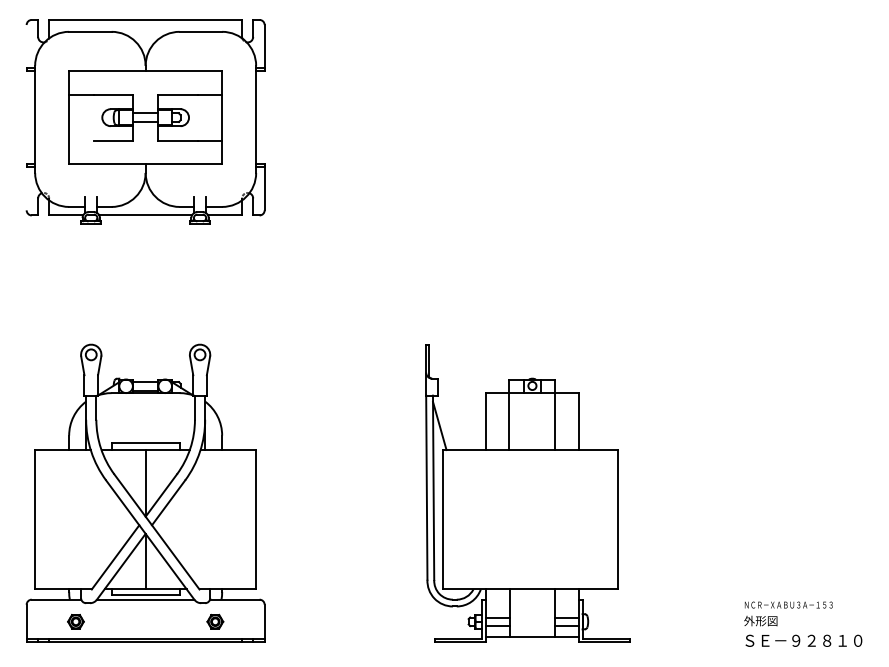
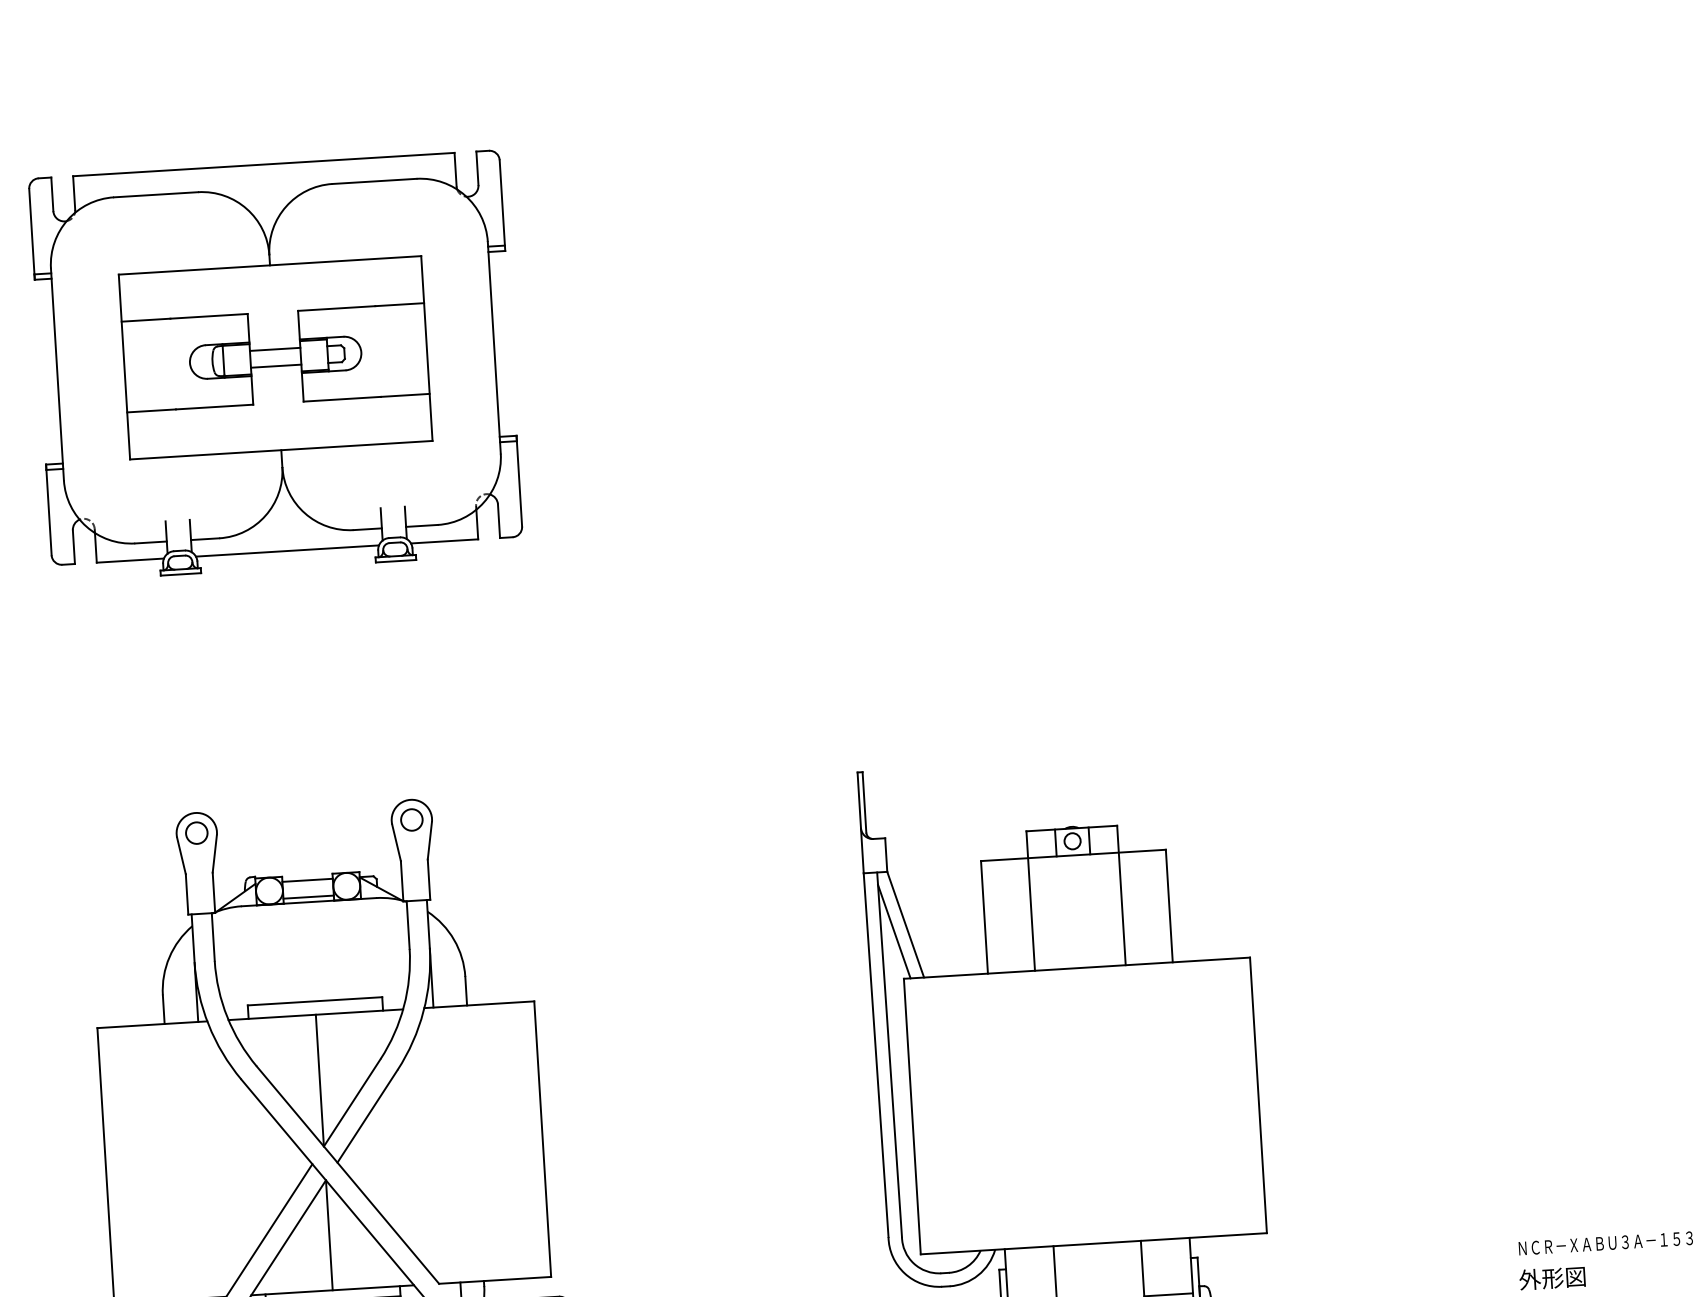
line: (26, 47) -> (31, 233), added
line: (81, 140) -> (151, 410), added
line: (26, 187) -> (48, 510), added
line: (445, 422) -> (905, 924), added

